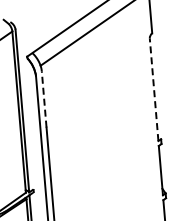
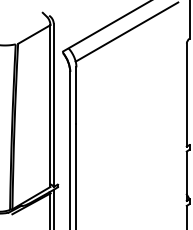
line: (153, 89) -> (186, 94), dashed -> solid
line: (44, 99) -> (76, 95), dashed -> solid

